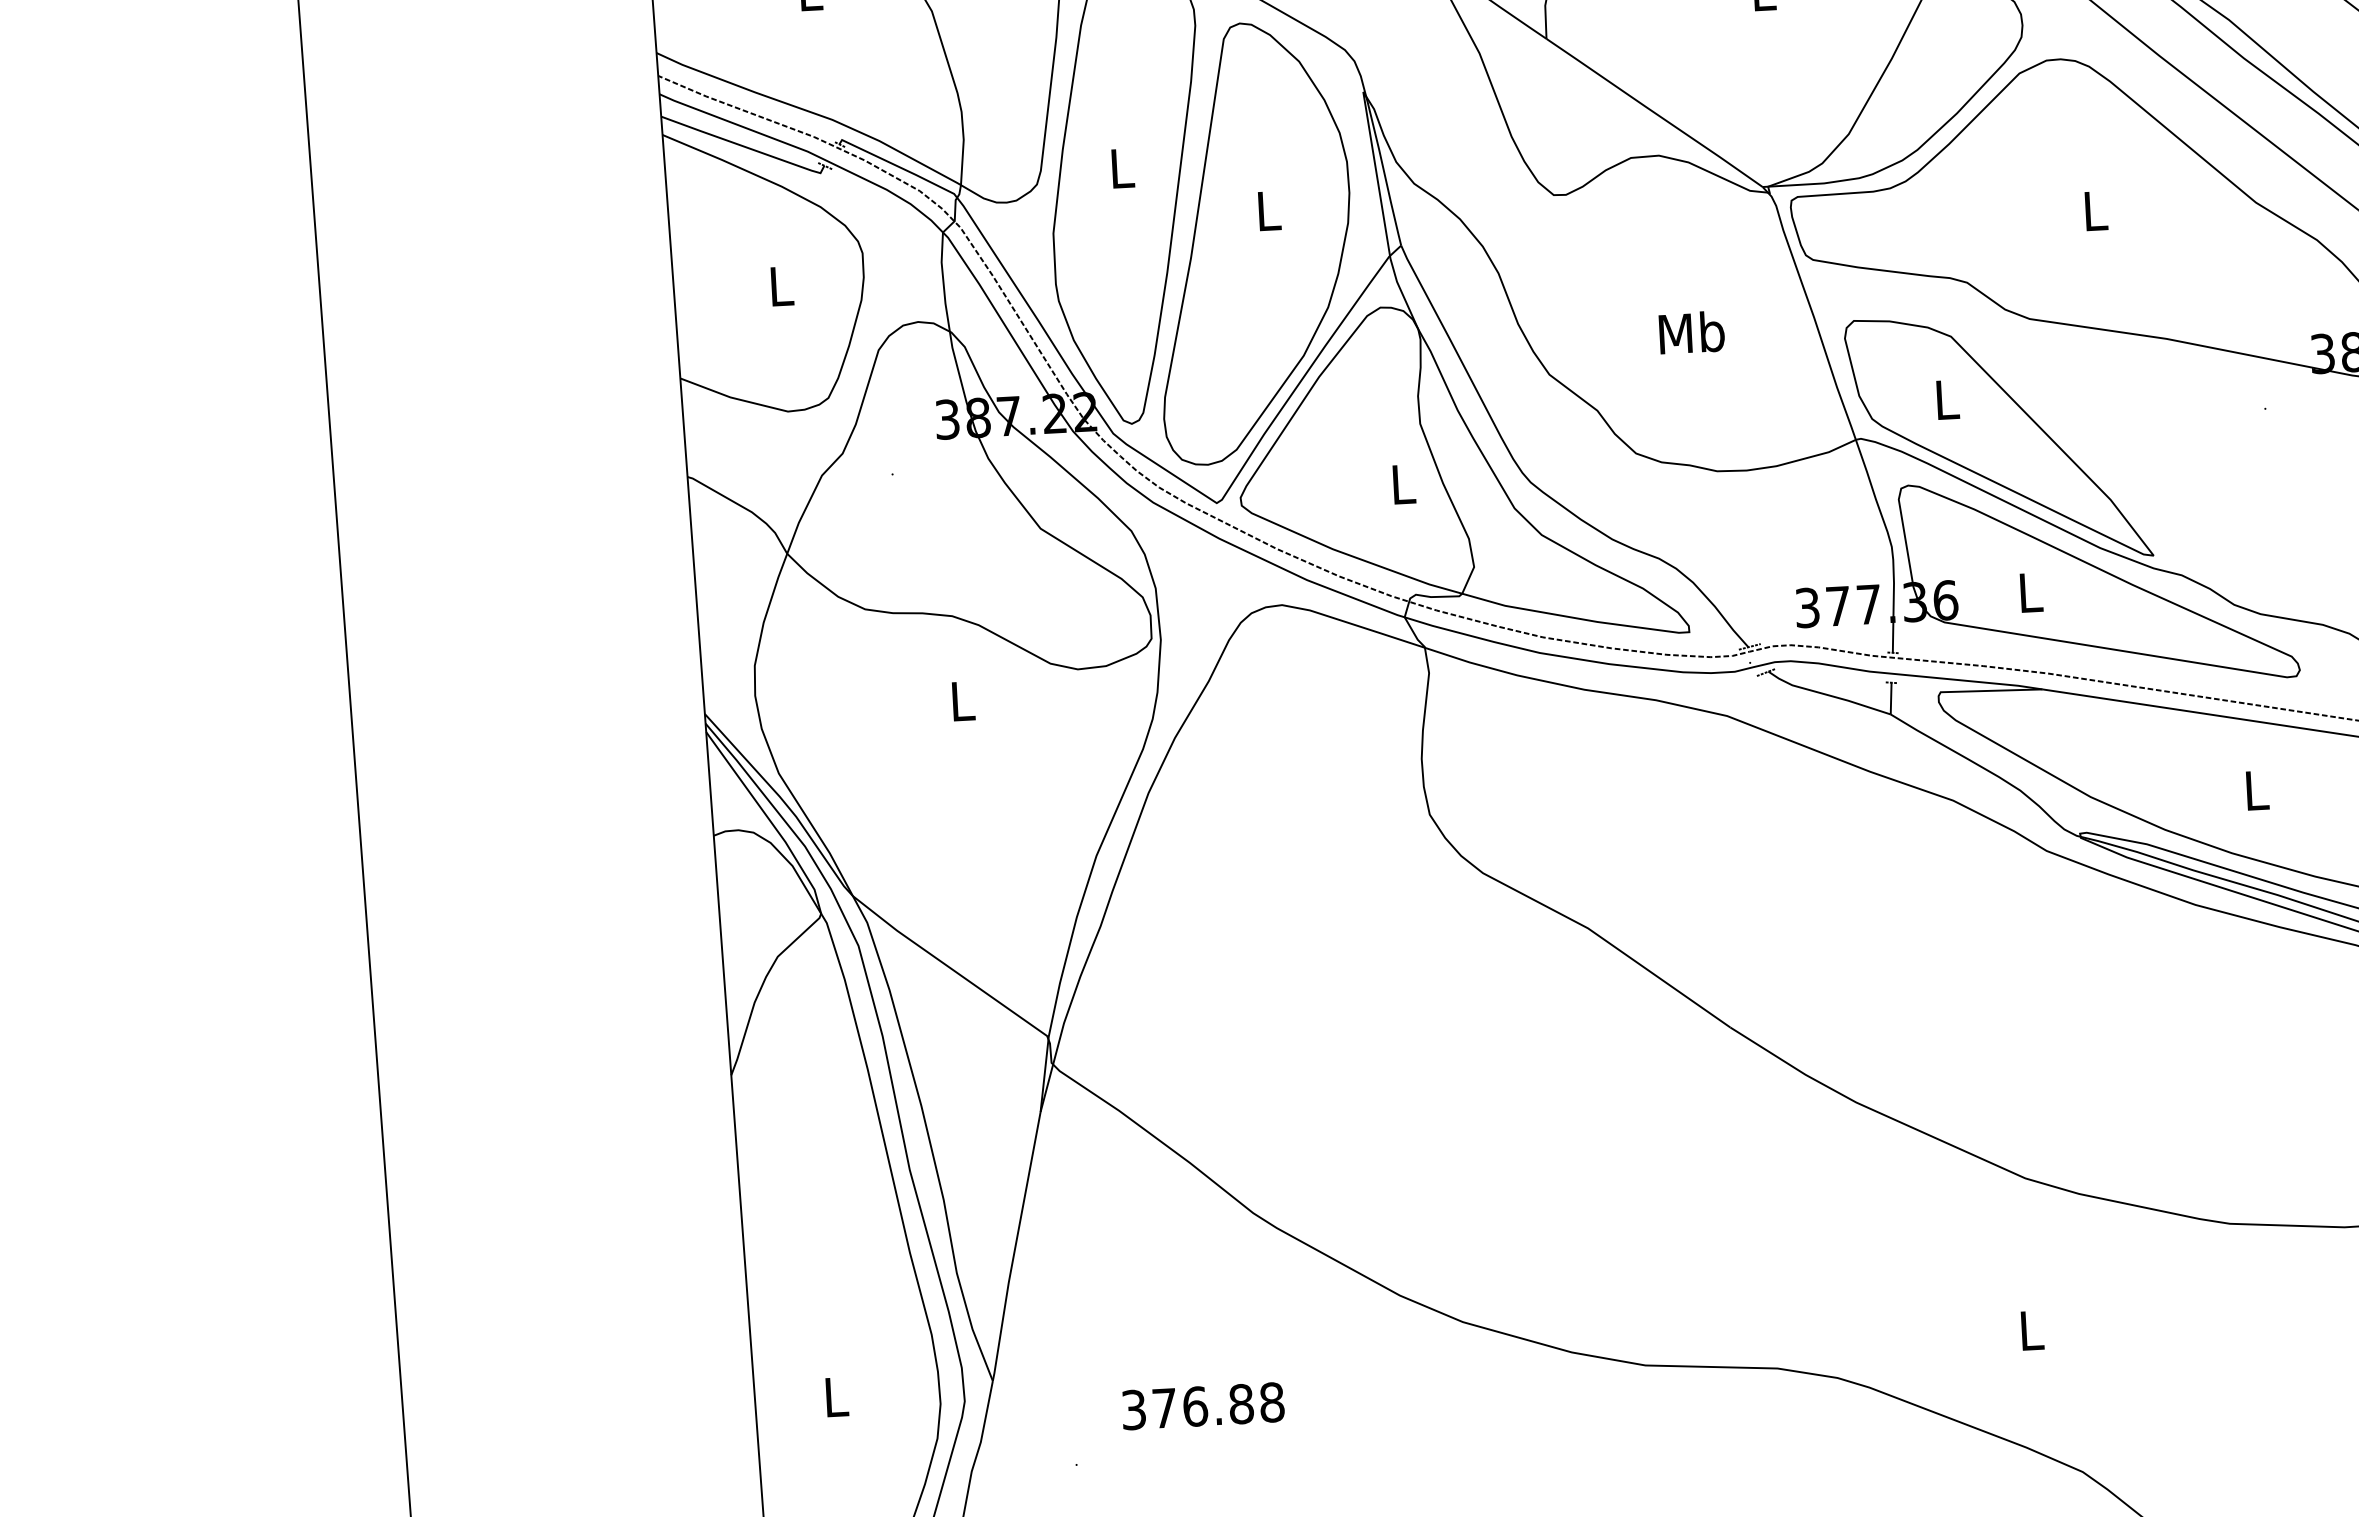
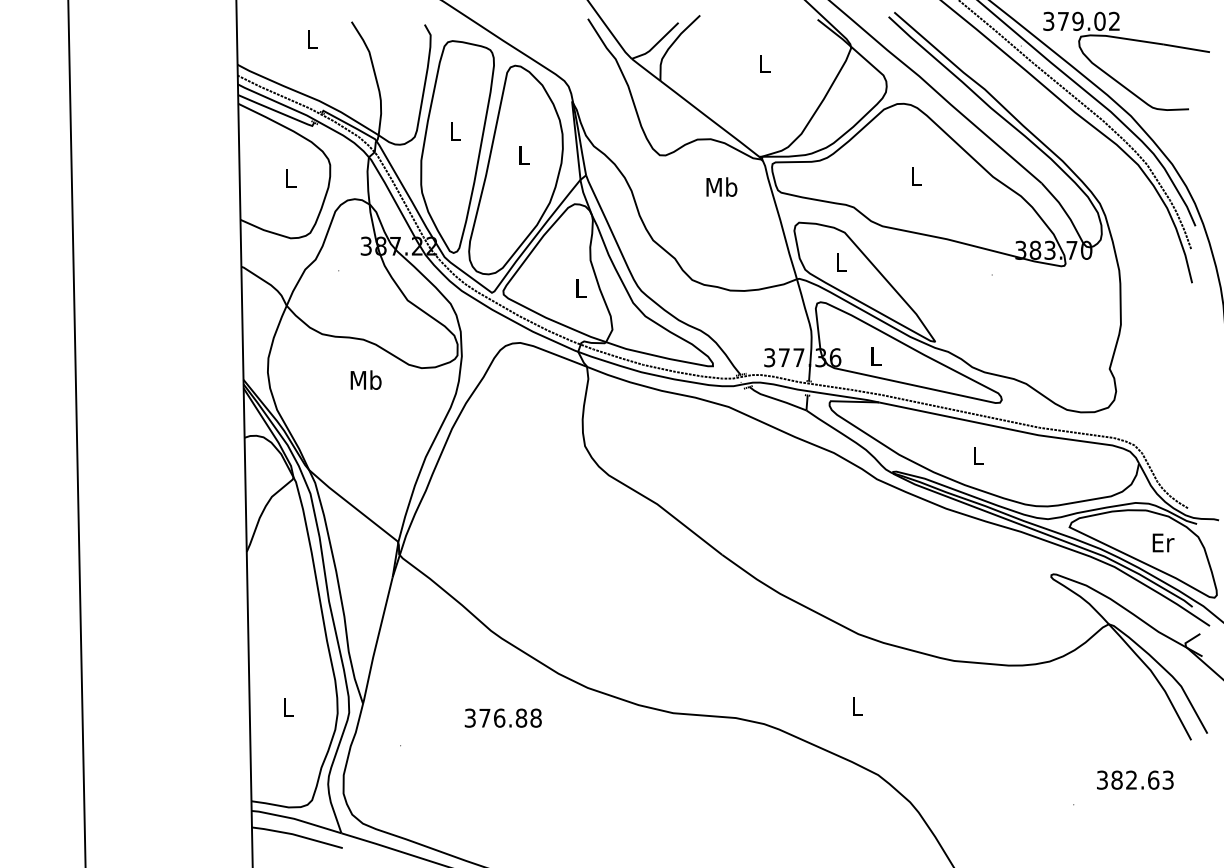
text: (1691, 331) -> (721, 186), moved
text: (961, 699) -> (365, 379), L -> Mb
text: (1201, 1404) -> (502, 717), moved

